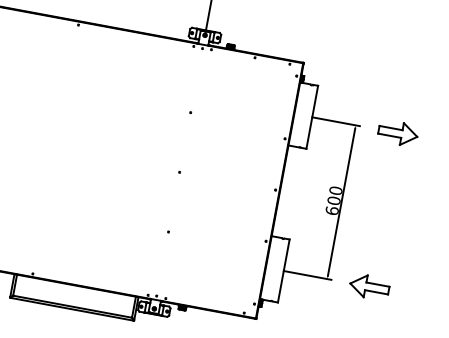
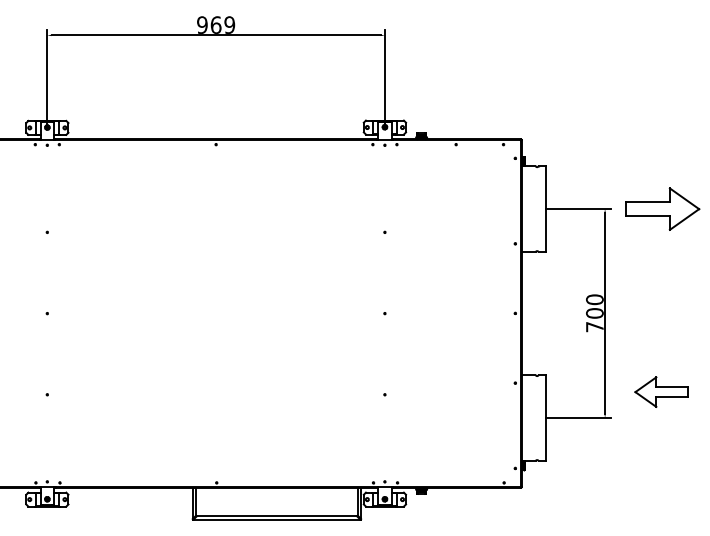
part: (398, 132) -> (662, 208), size x1.4
text: (332, 210) -> (594, 326), 600 -> 700
part: (369, 286) -> (661, 391), moved

